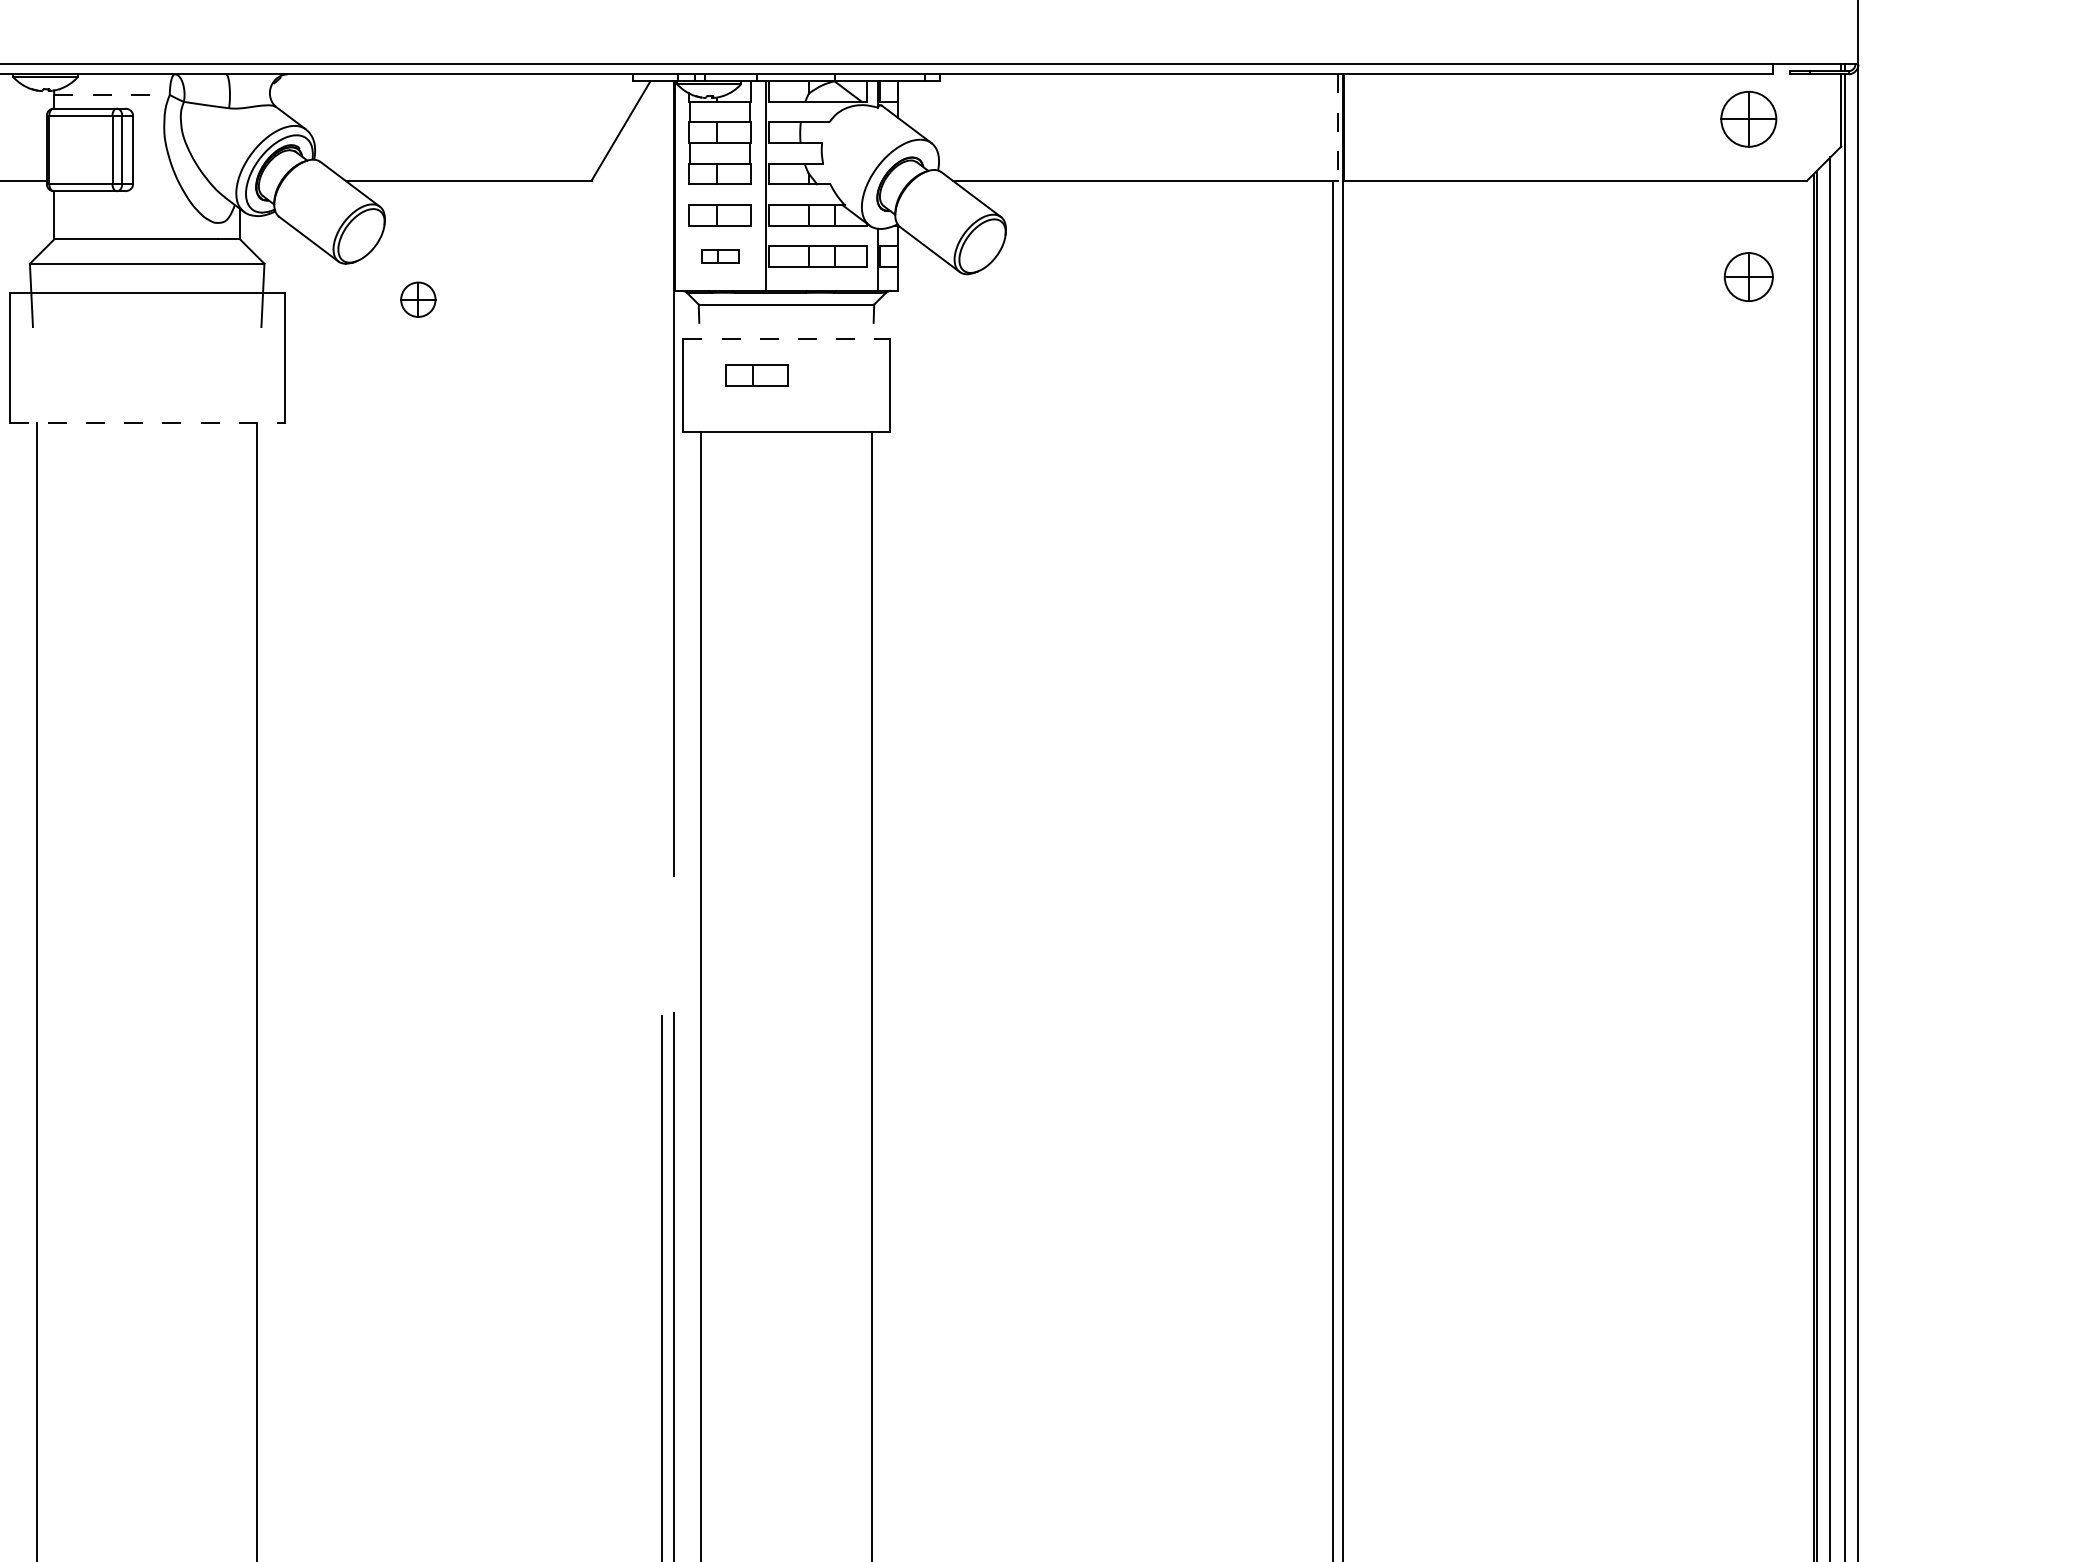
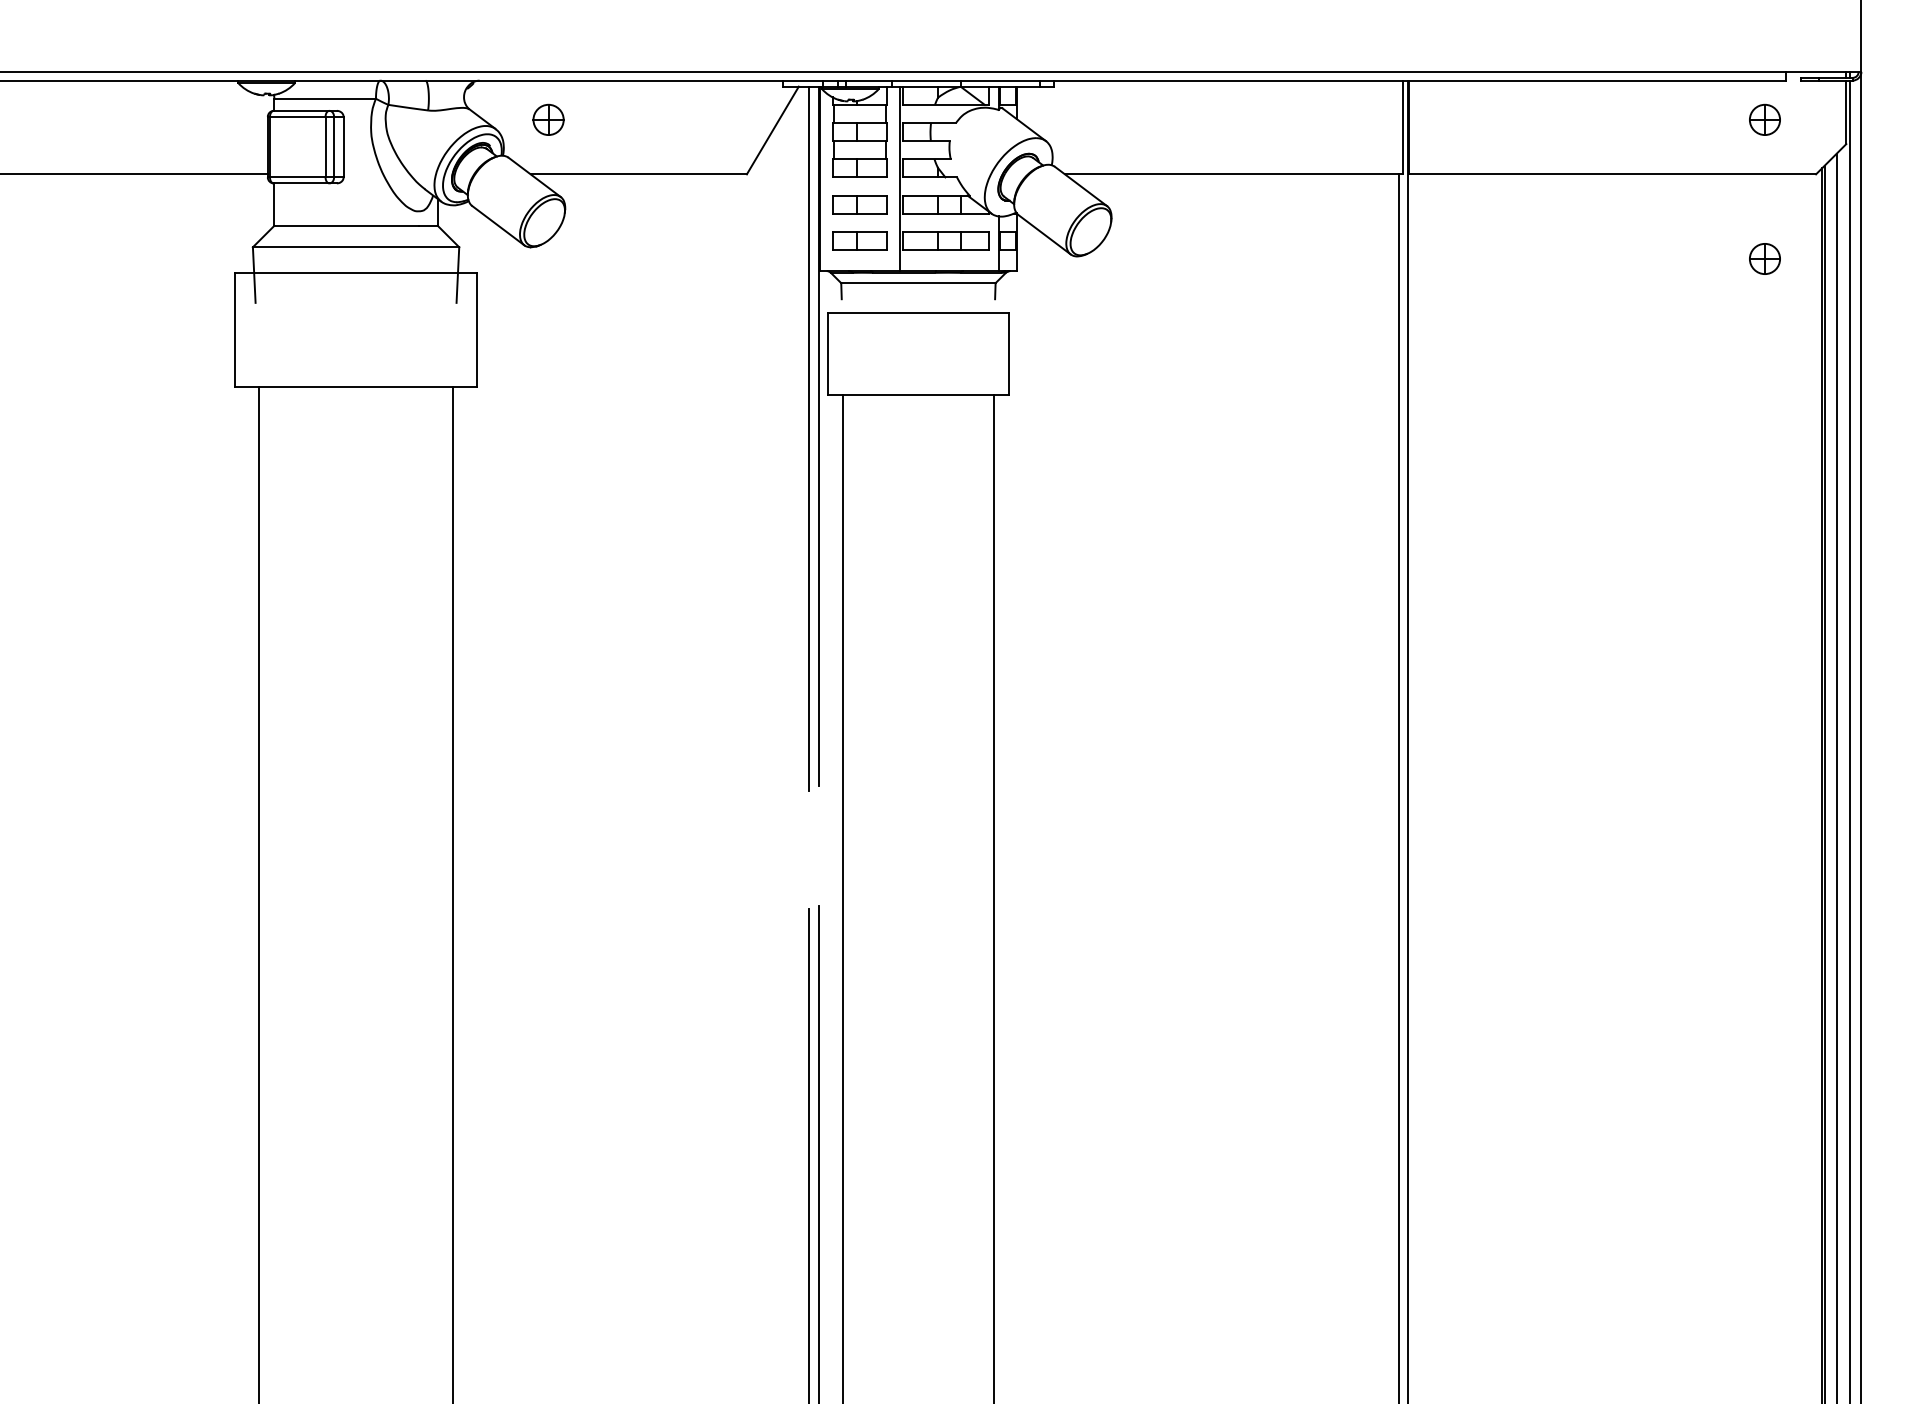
line: (112, 94) -> (325, 98), dashed -> solid
part: (1748, 118) -> (1764, 119), size x0.62
line: (1337, 127) -> (1403, 127), dashed -> solid
part: (719, 256) -> (859, 240), size x1.67
part: (1748, 276) -> (1764, 258), size x0.71
part: (418, 299) -> (548, 119), moved
line: (786, 339) -> (918, 313), dashed -> solid
part: (755, 375) -> (891, 345), removed
line: (146, 423) -> (355, 387), dashed -> solid
line: (661, 481) -> (808, 438), added

